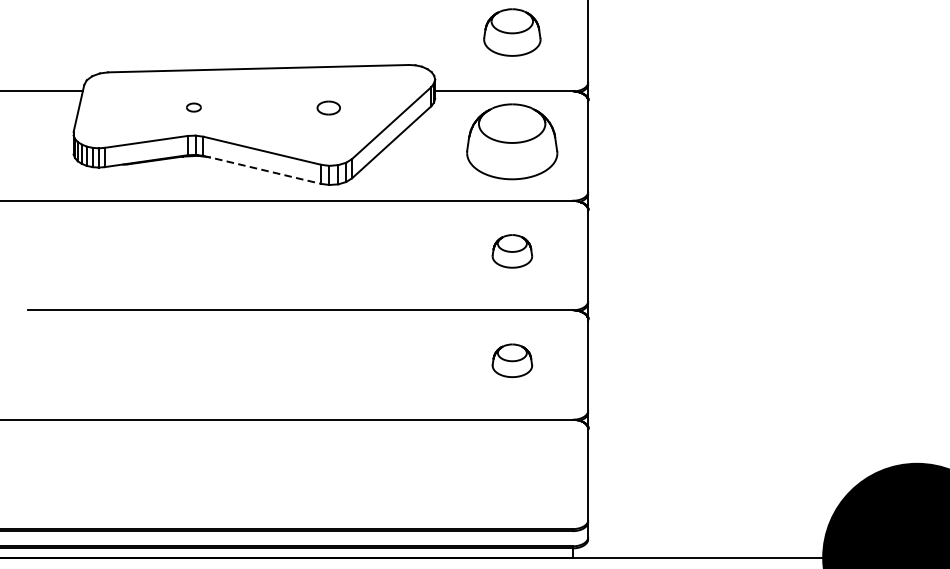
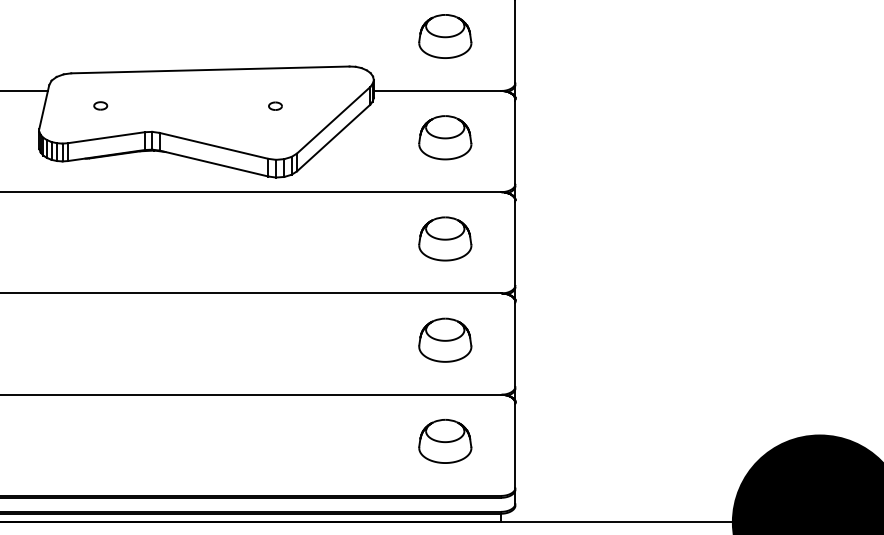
part: (193, 107) -> (100, 105), moved
part: (328, 107) -> (275, 105), size x0.62
part: (512, 141) -> (445, 137), size x0.62
line: (261, 169) -> (213, 163), dashed -> solid
part: (512, 250) -> (445, 238), size x1.43
part: (512, 360) -> (445, 339), size x1.43
part: (512, 470) -> (445, 441), added

